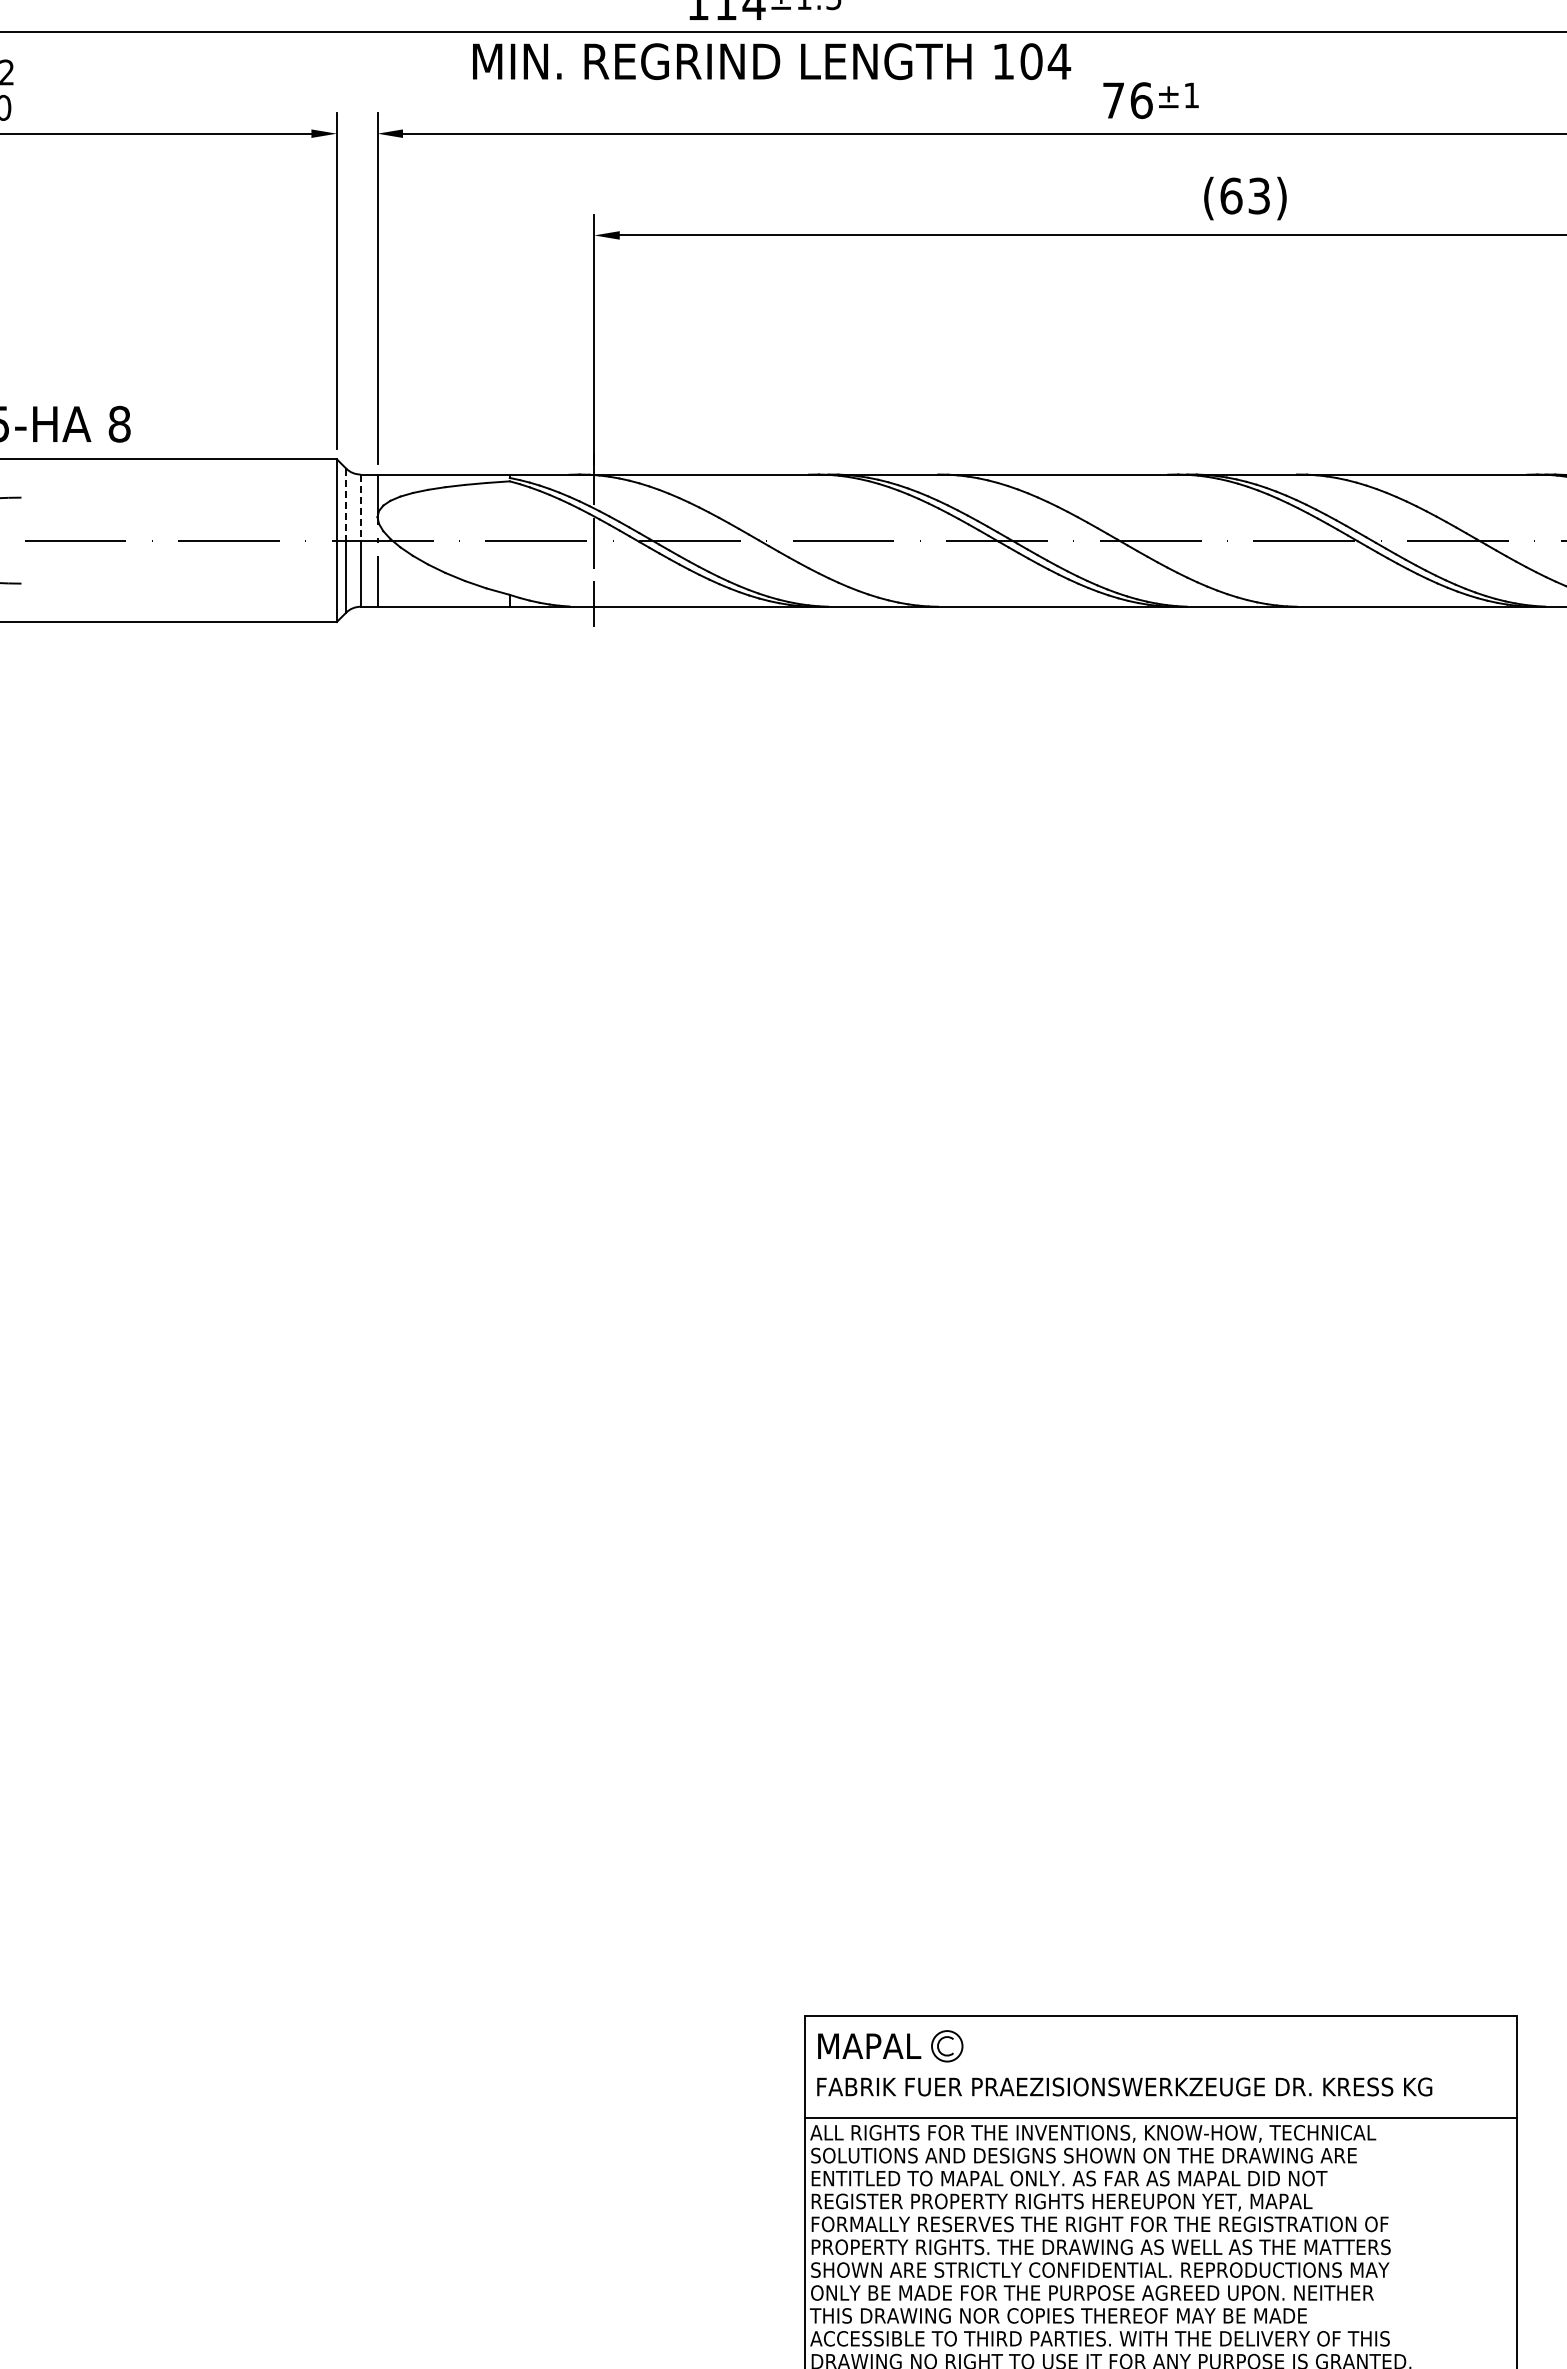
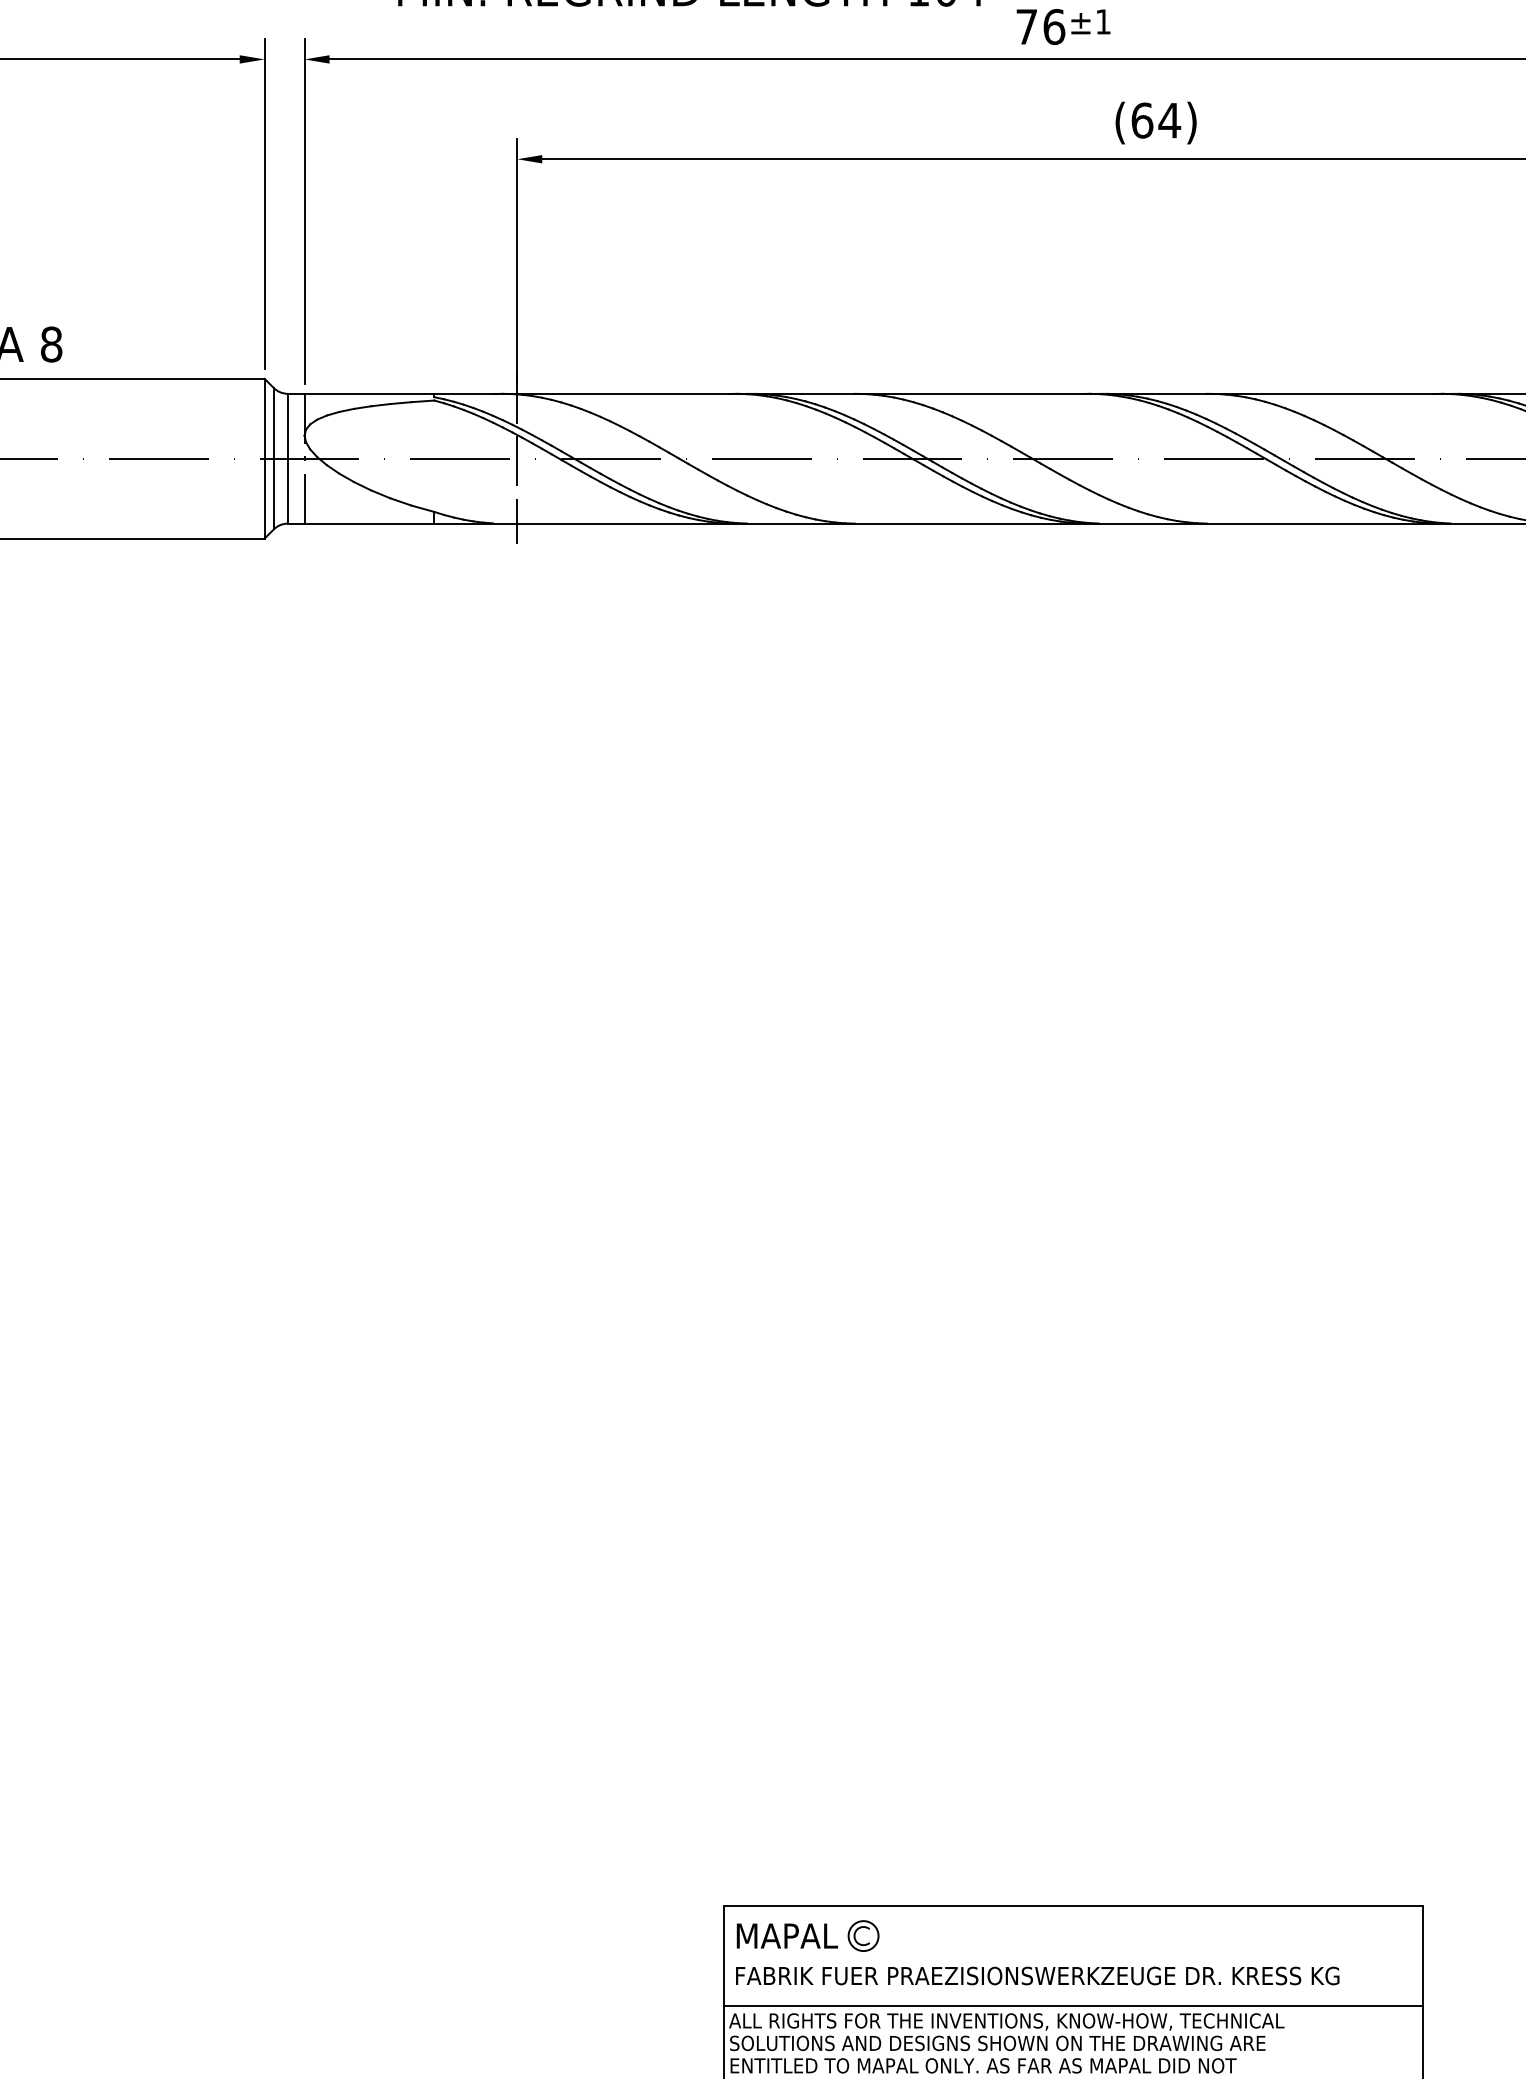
text: (1258, 195) -> (1168, 120), (63) -> (64)
line: (346, 505) -> (274, 424), dashed -> solid
line: (360, 508) -> (287, 427), dashed -> solid

